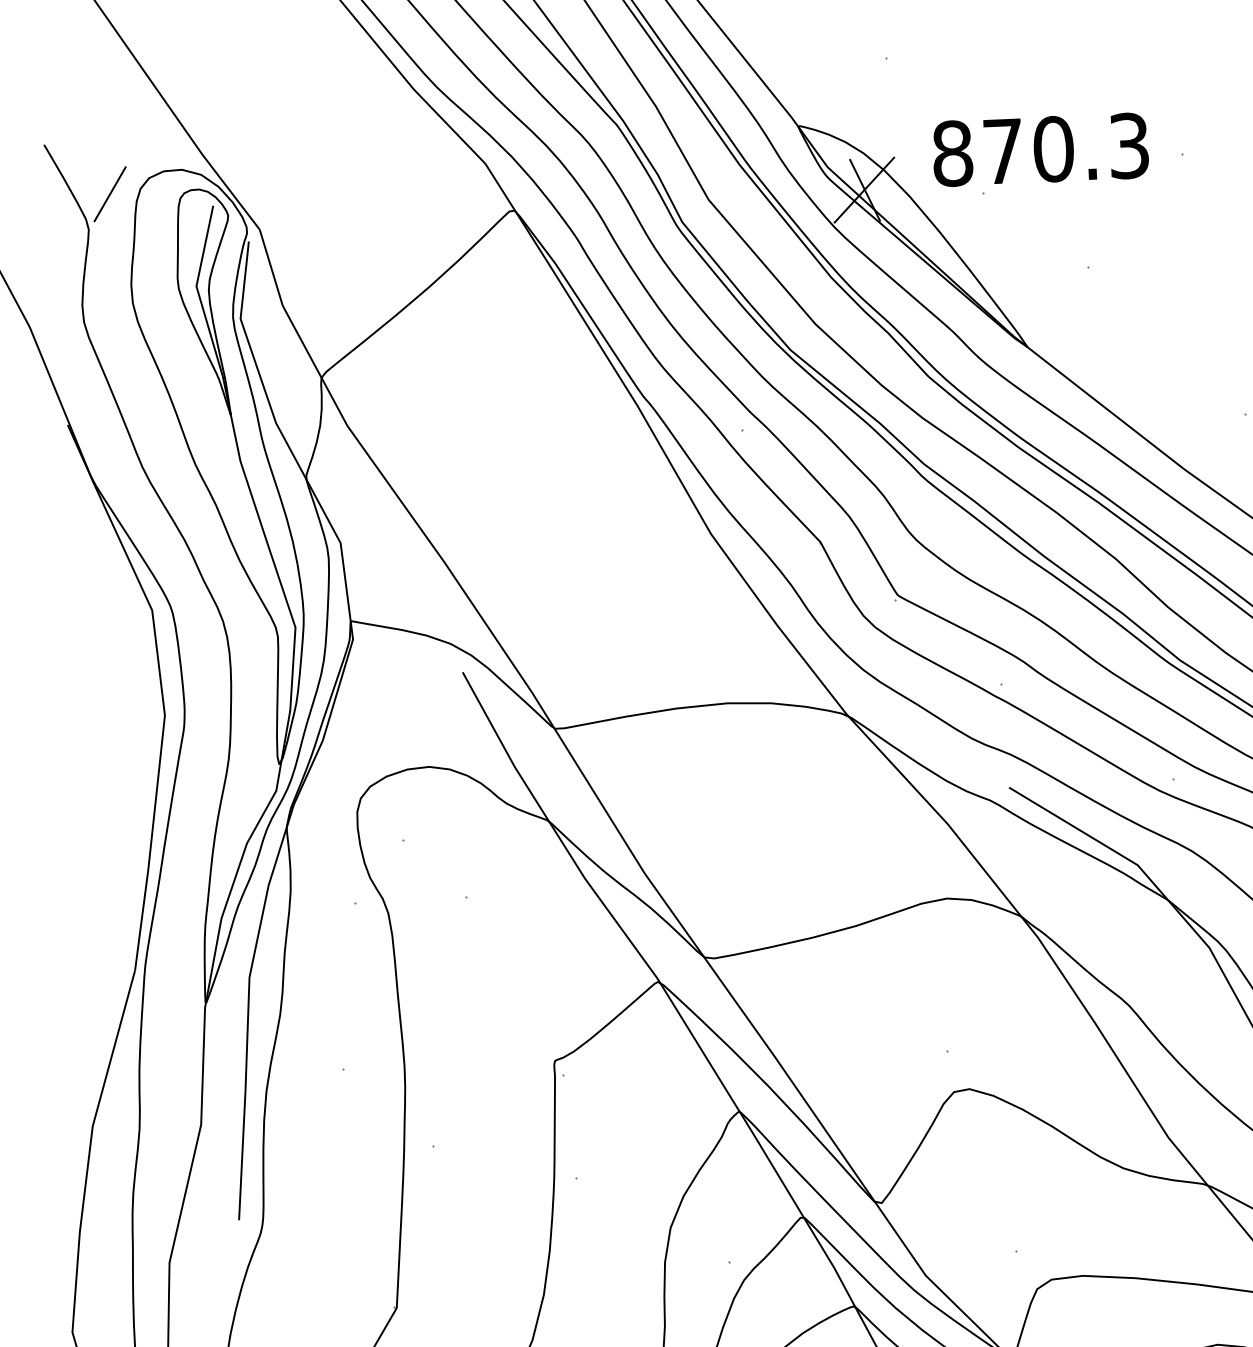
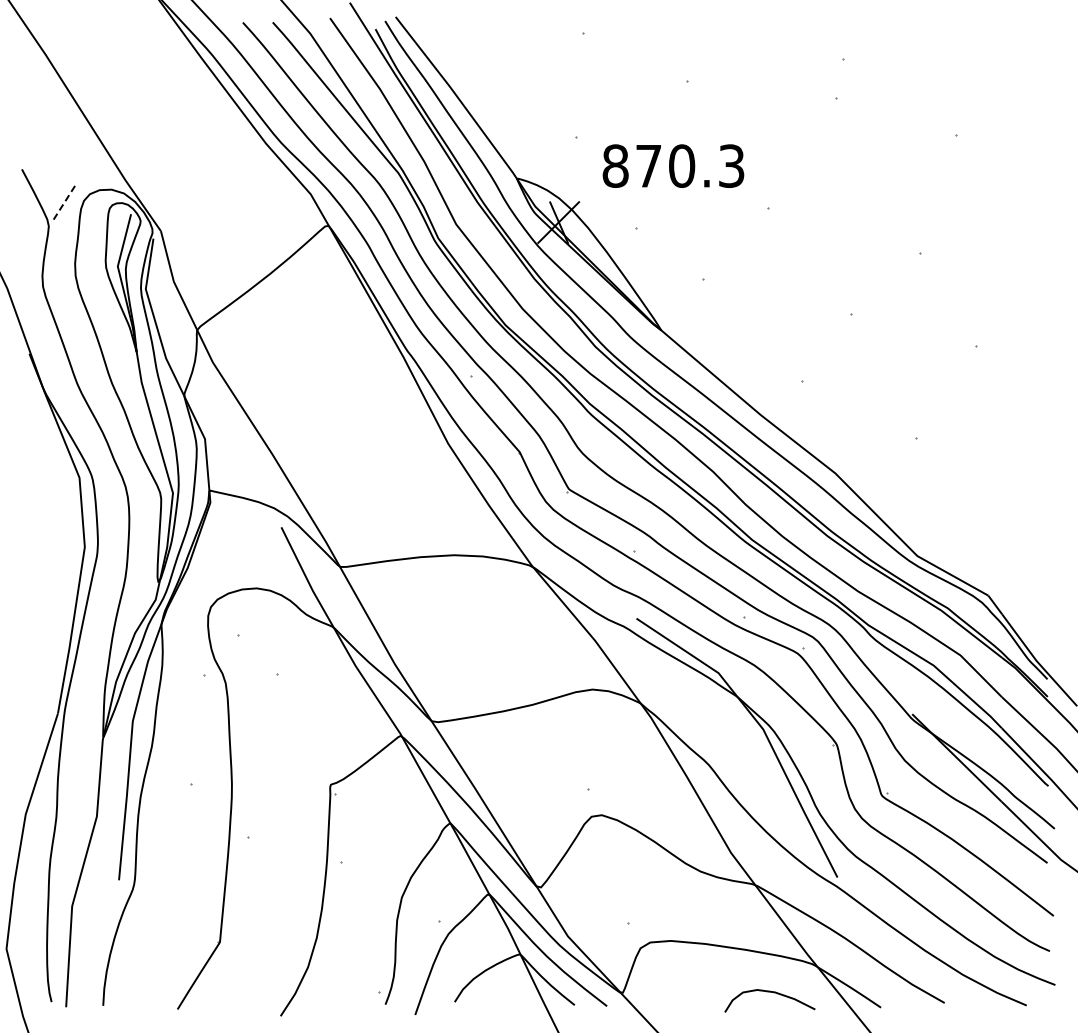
text: (1040, 148) -> (673, 165), moved
line: (109, 195) -> (63, 204), solid -> dashed

